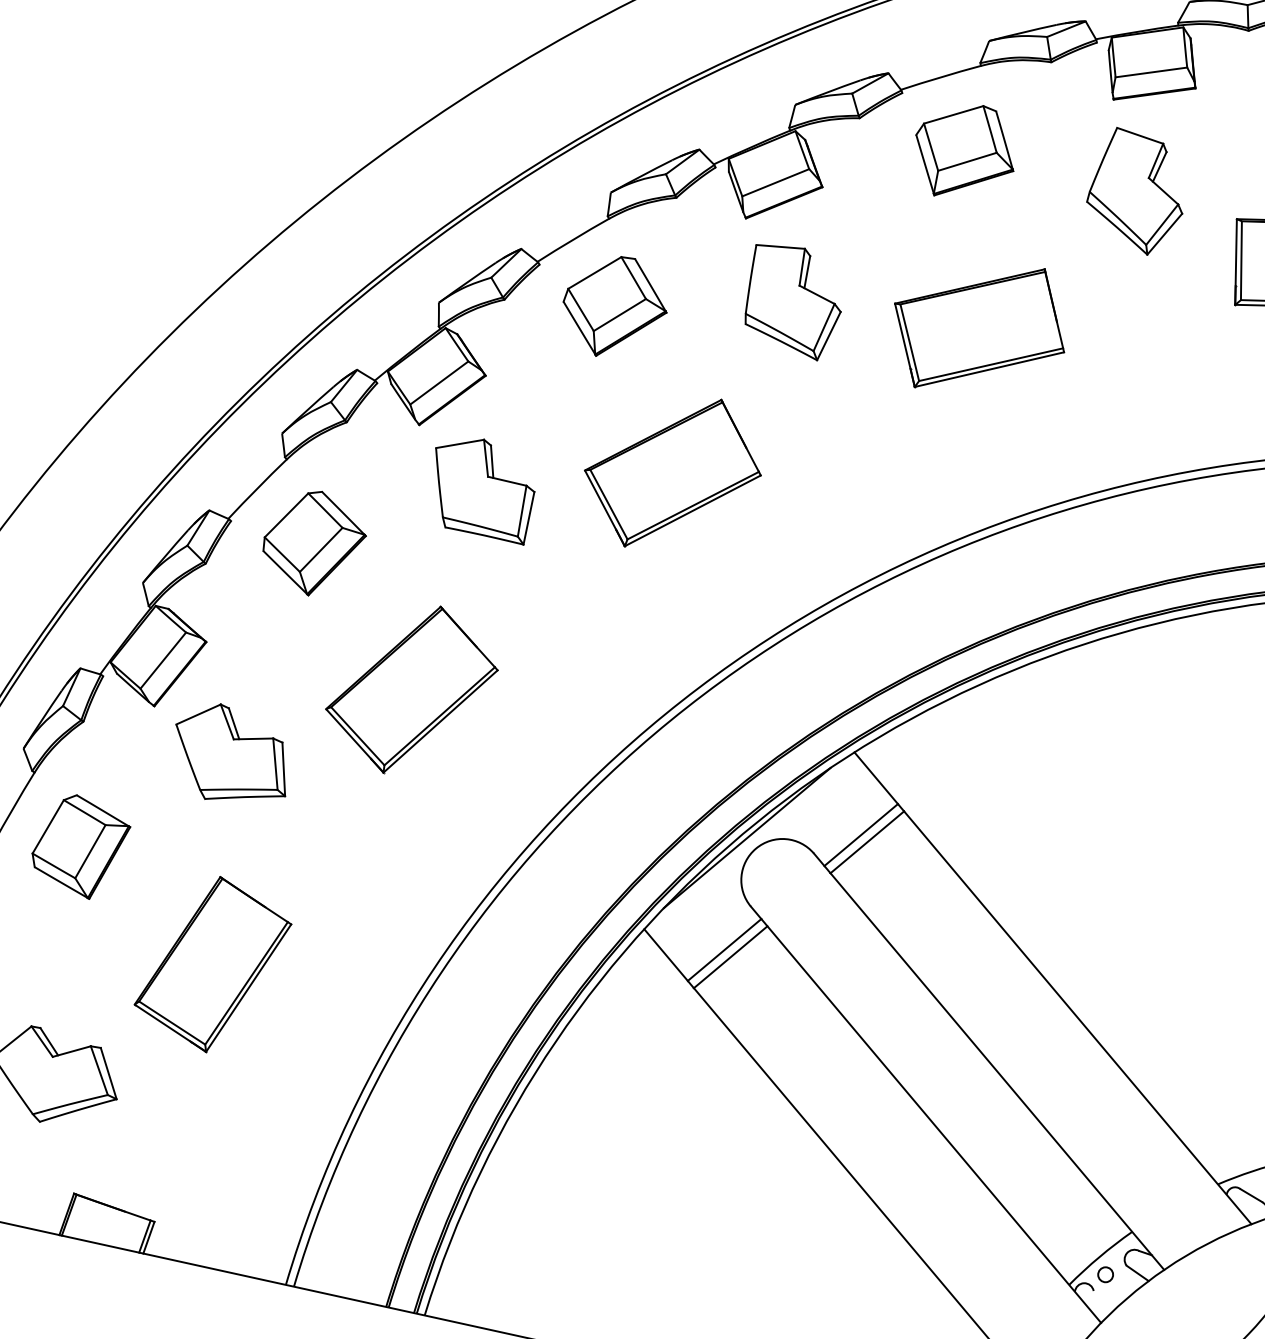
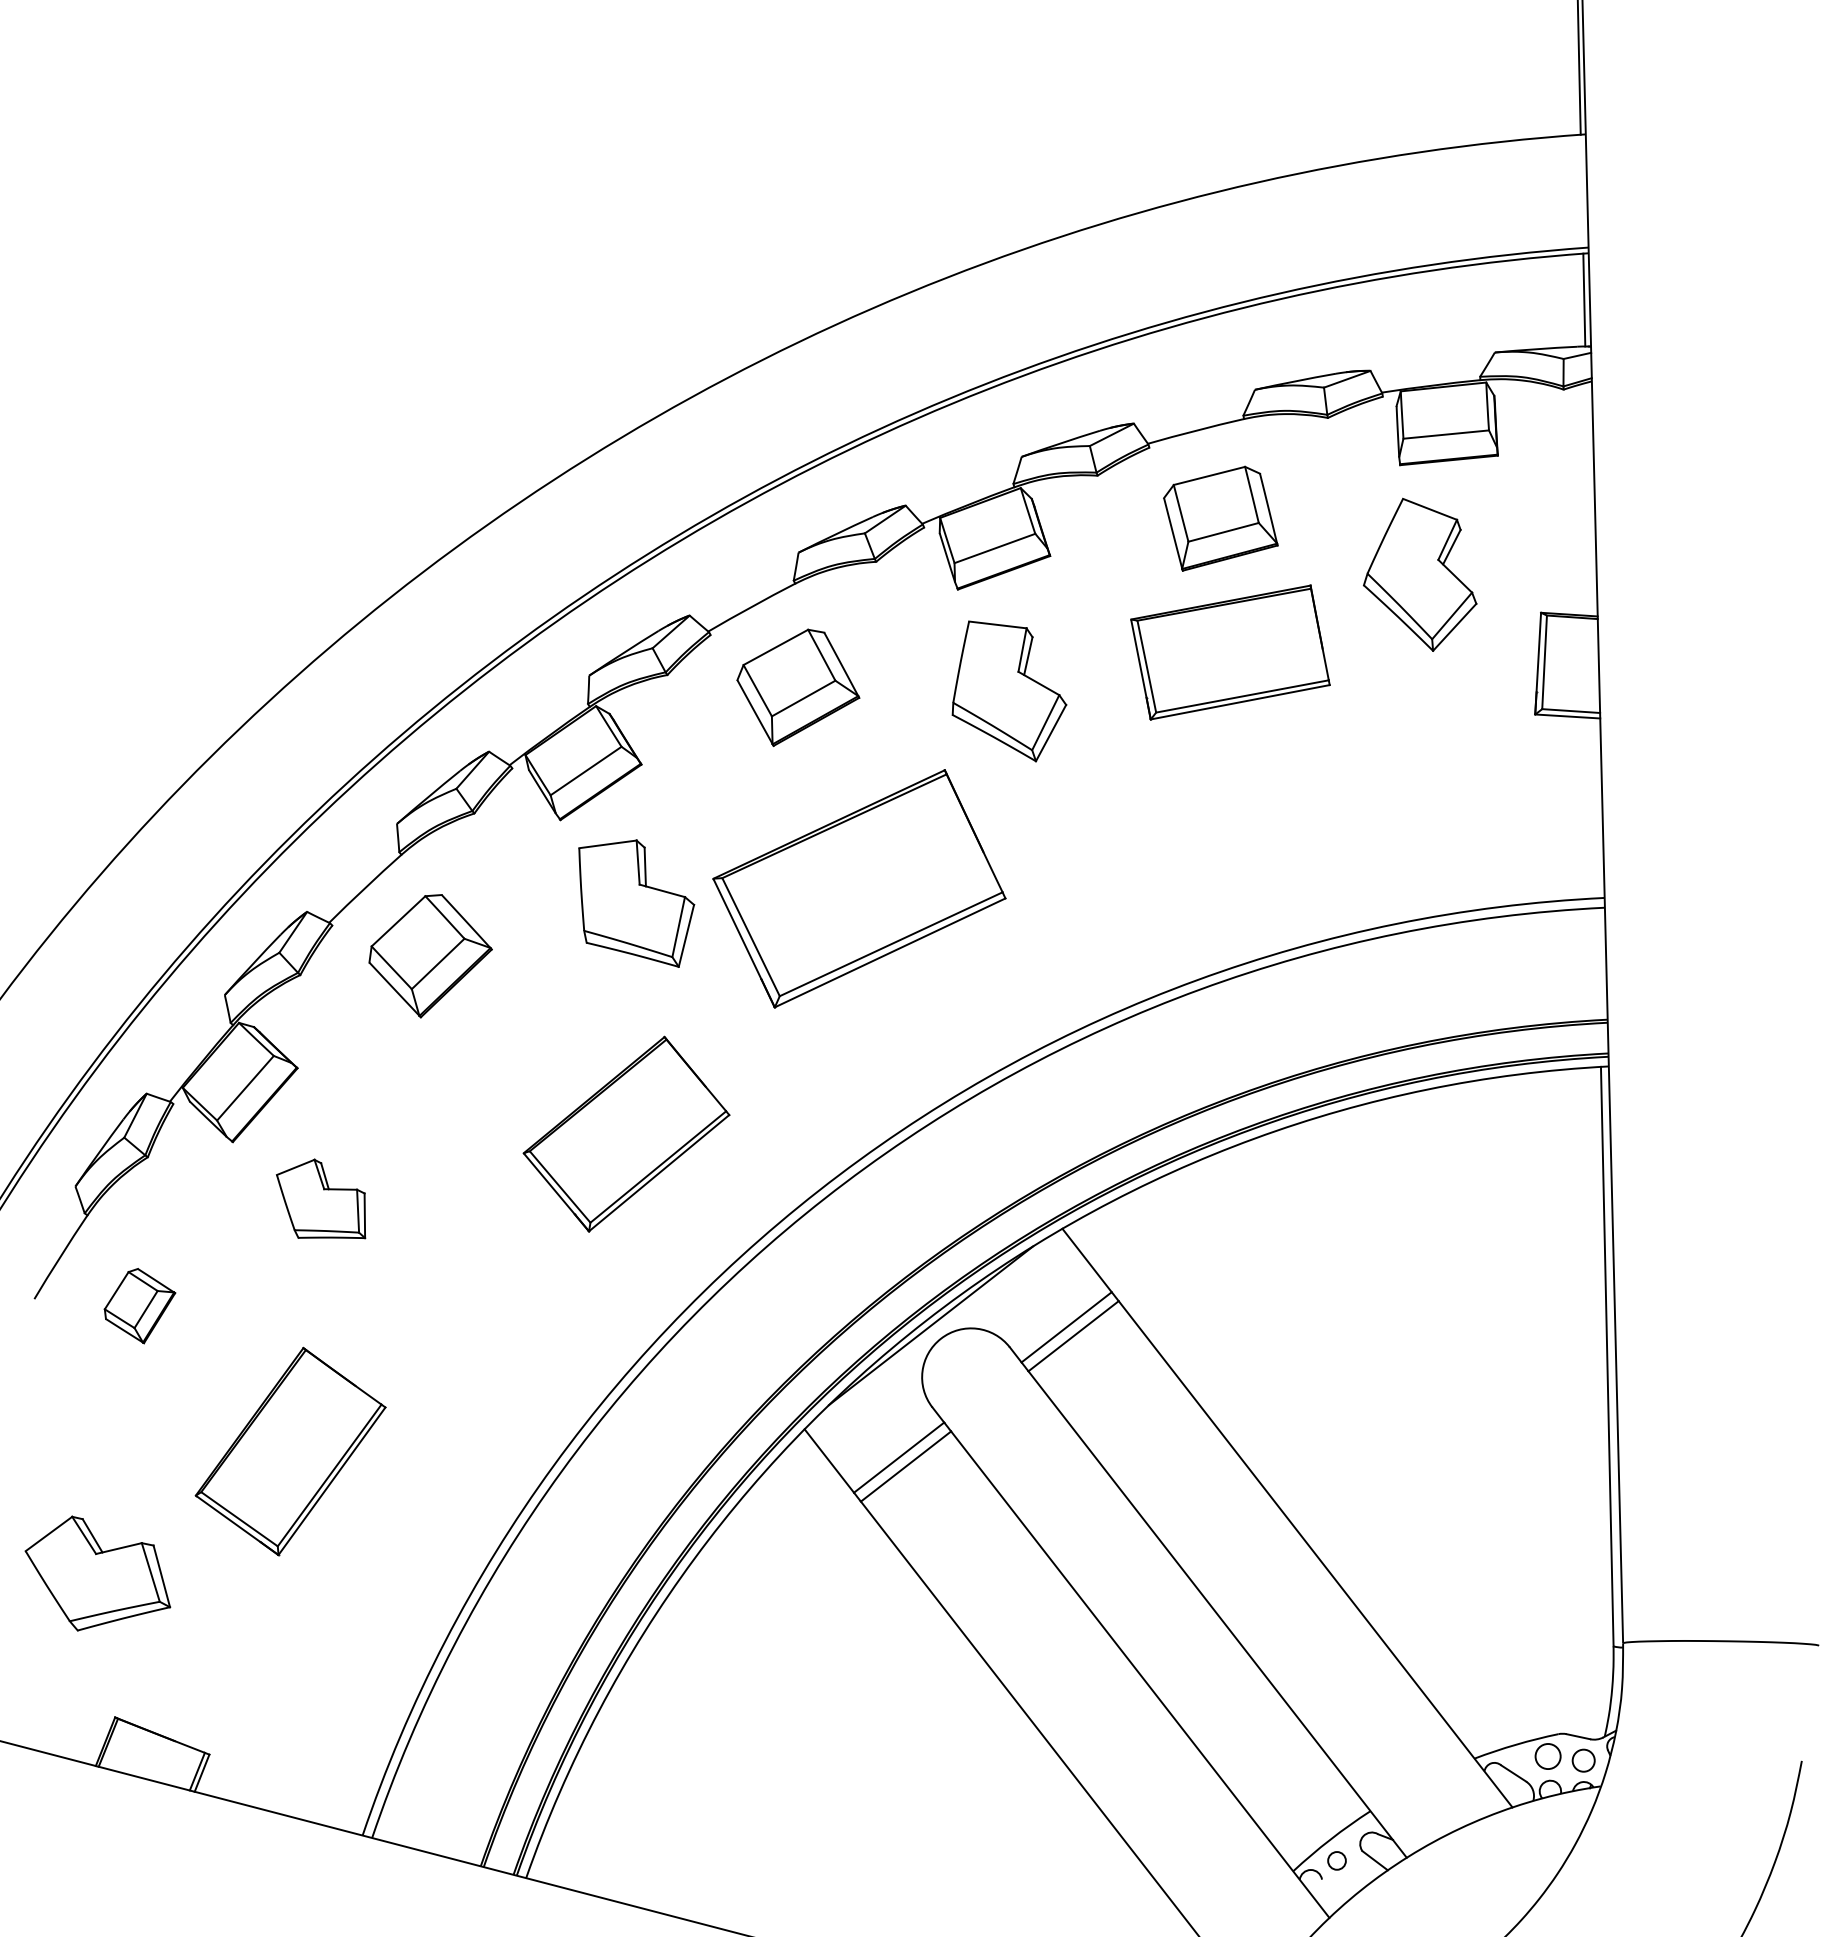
part: (979, 328) -> (1230, 652), moved
part: (672, 472) -> (859, 888), size x1.4
part: (411, 689) -> (626, 1133), moved
part: (229, 750) -> (320, 1198), size x0.7
part: (81, 846) -> (139, 1305), size x0.6

